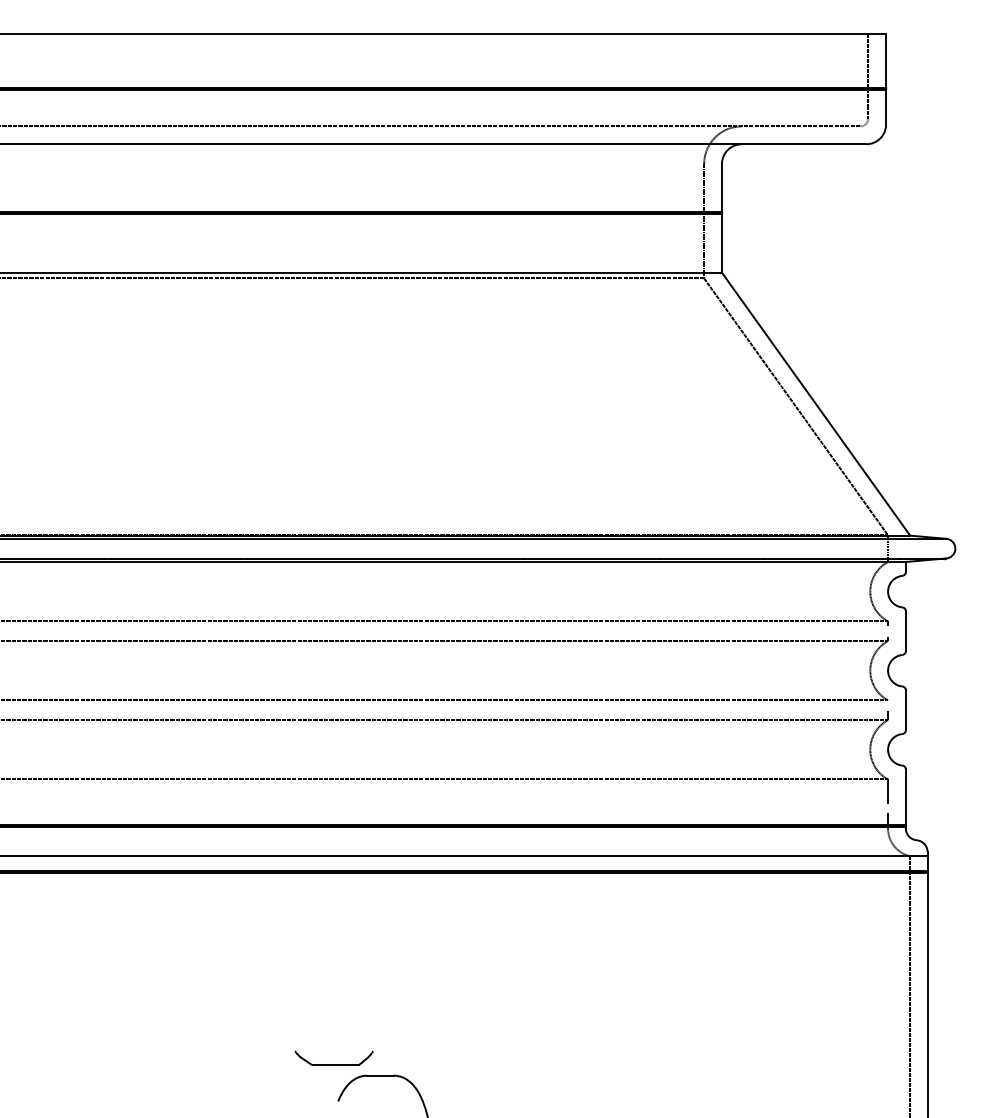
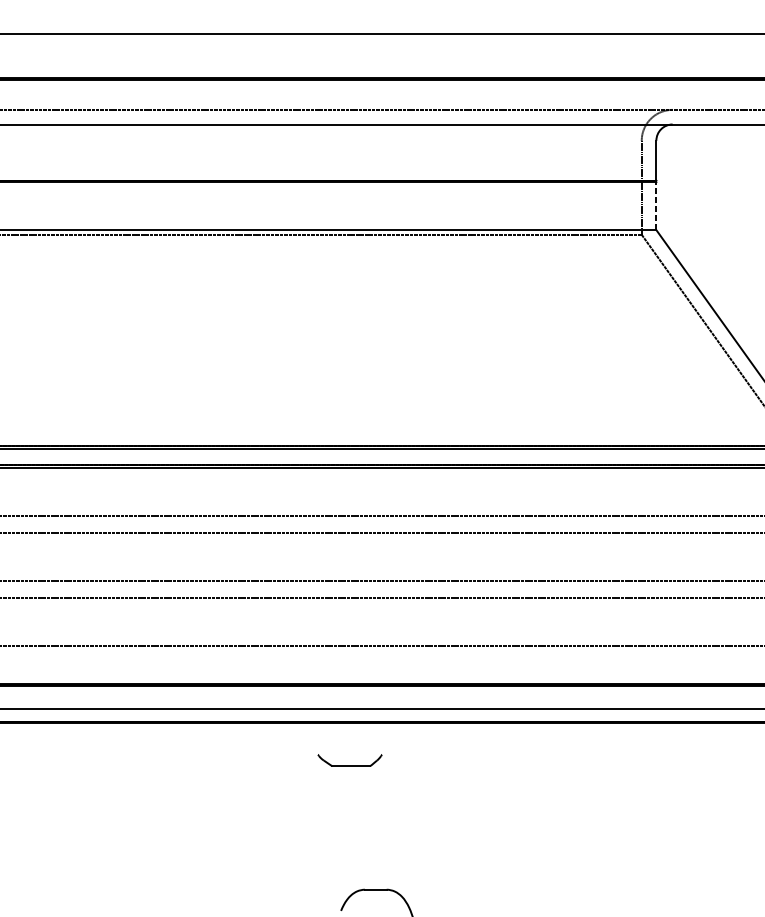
line: (721, 243) -> (655, 206), solid -> dashed
part: (333, 1064) -> (349, 765), moved

